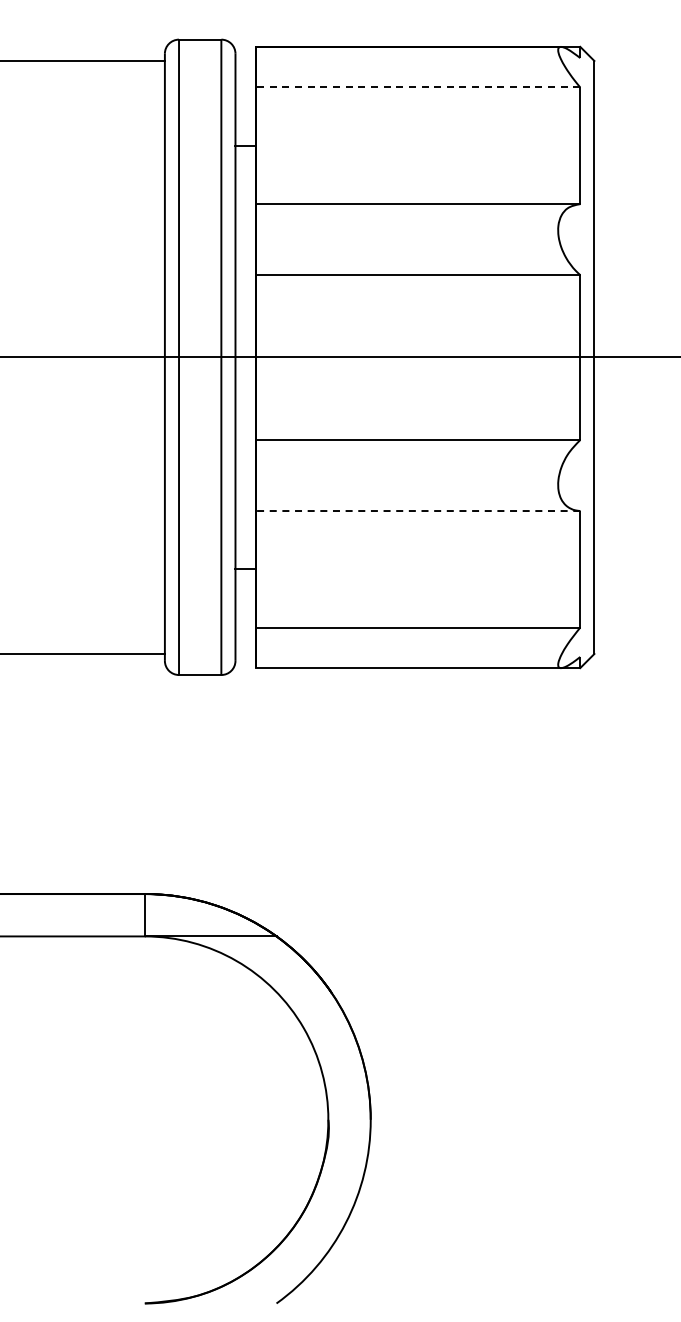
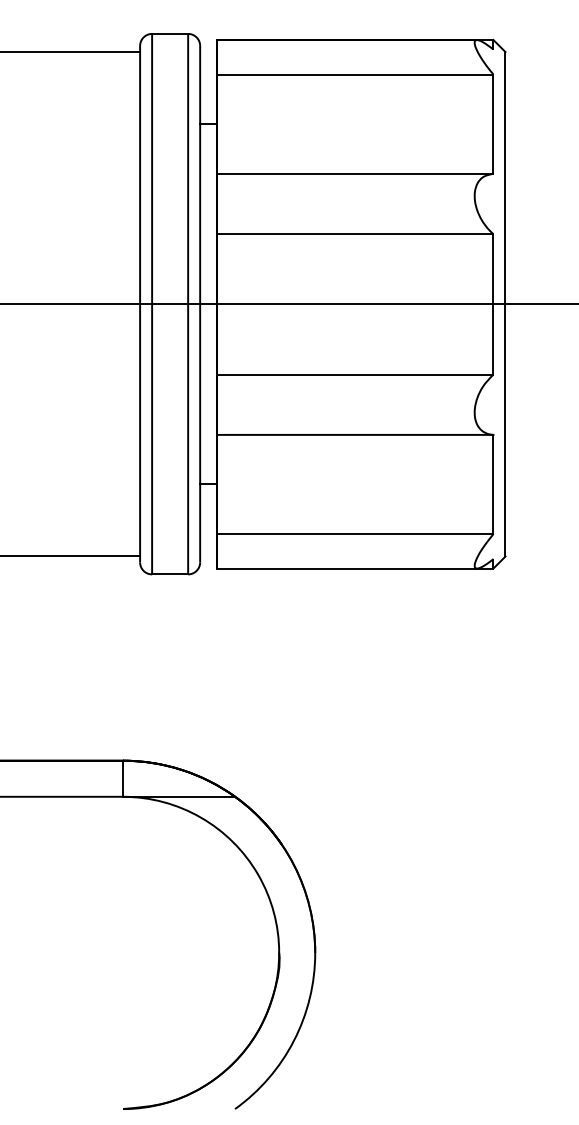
line: (417, 87) -> (355, 74), dashed -> solid
line: (417, 511) -> (355, 435), dashed -> solid

